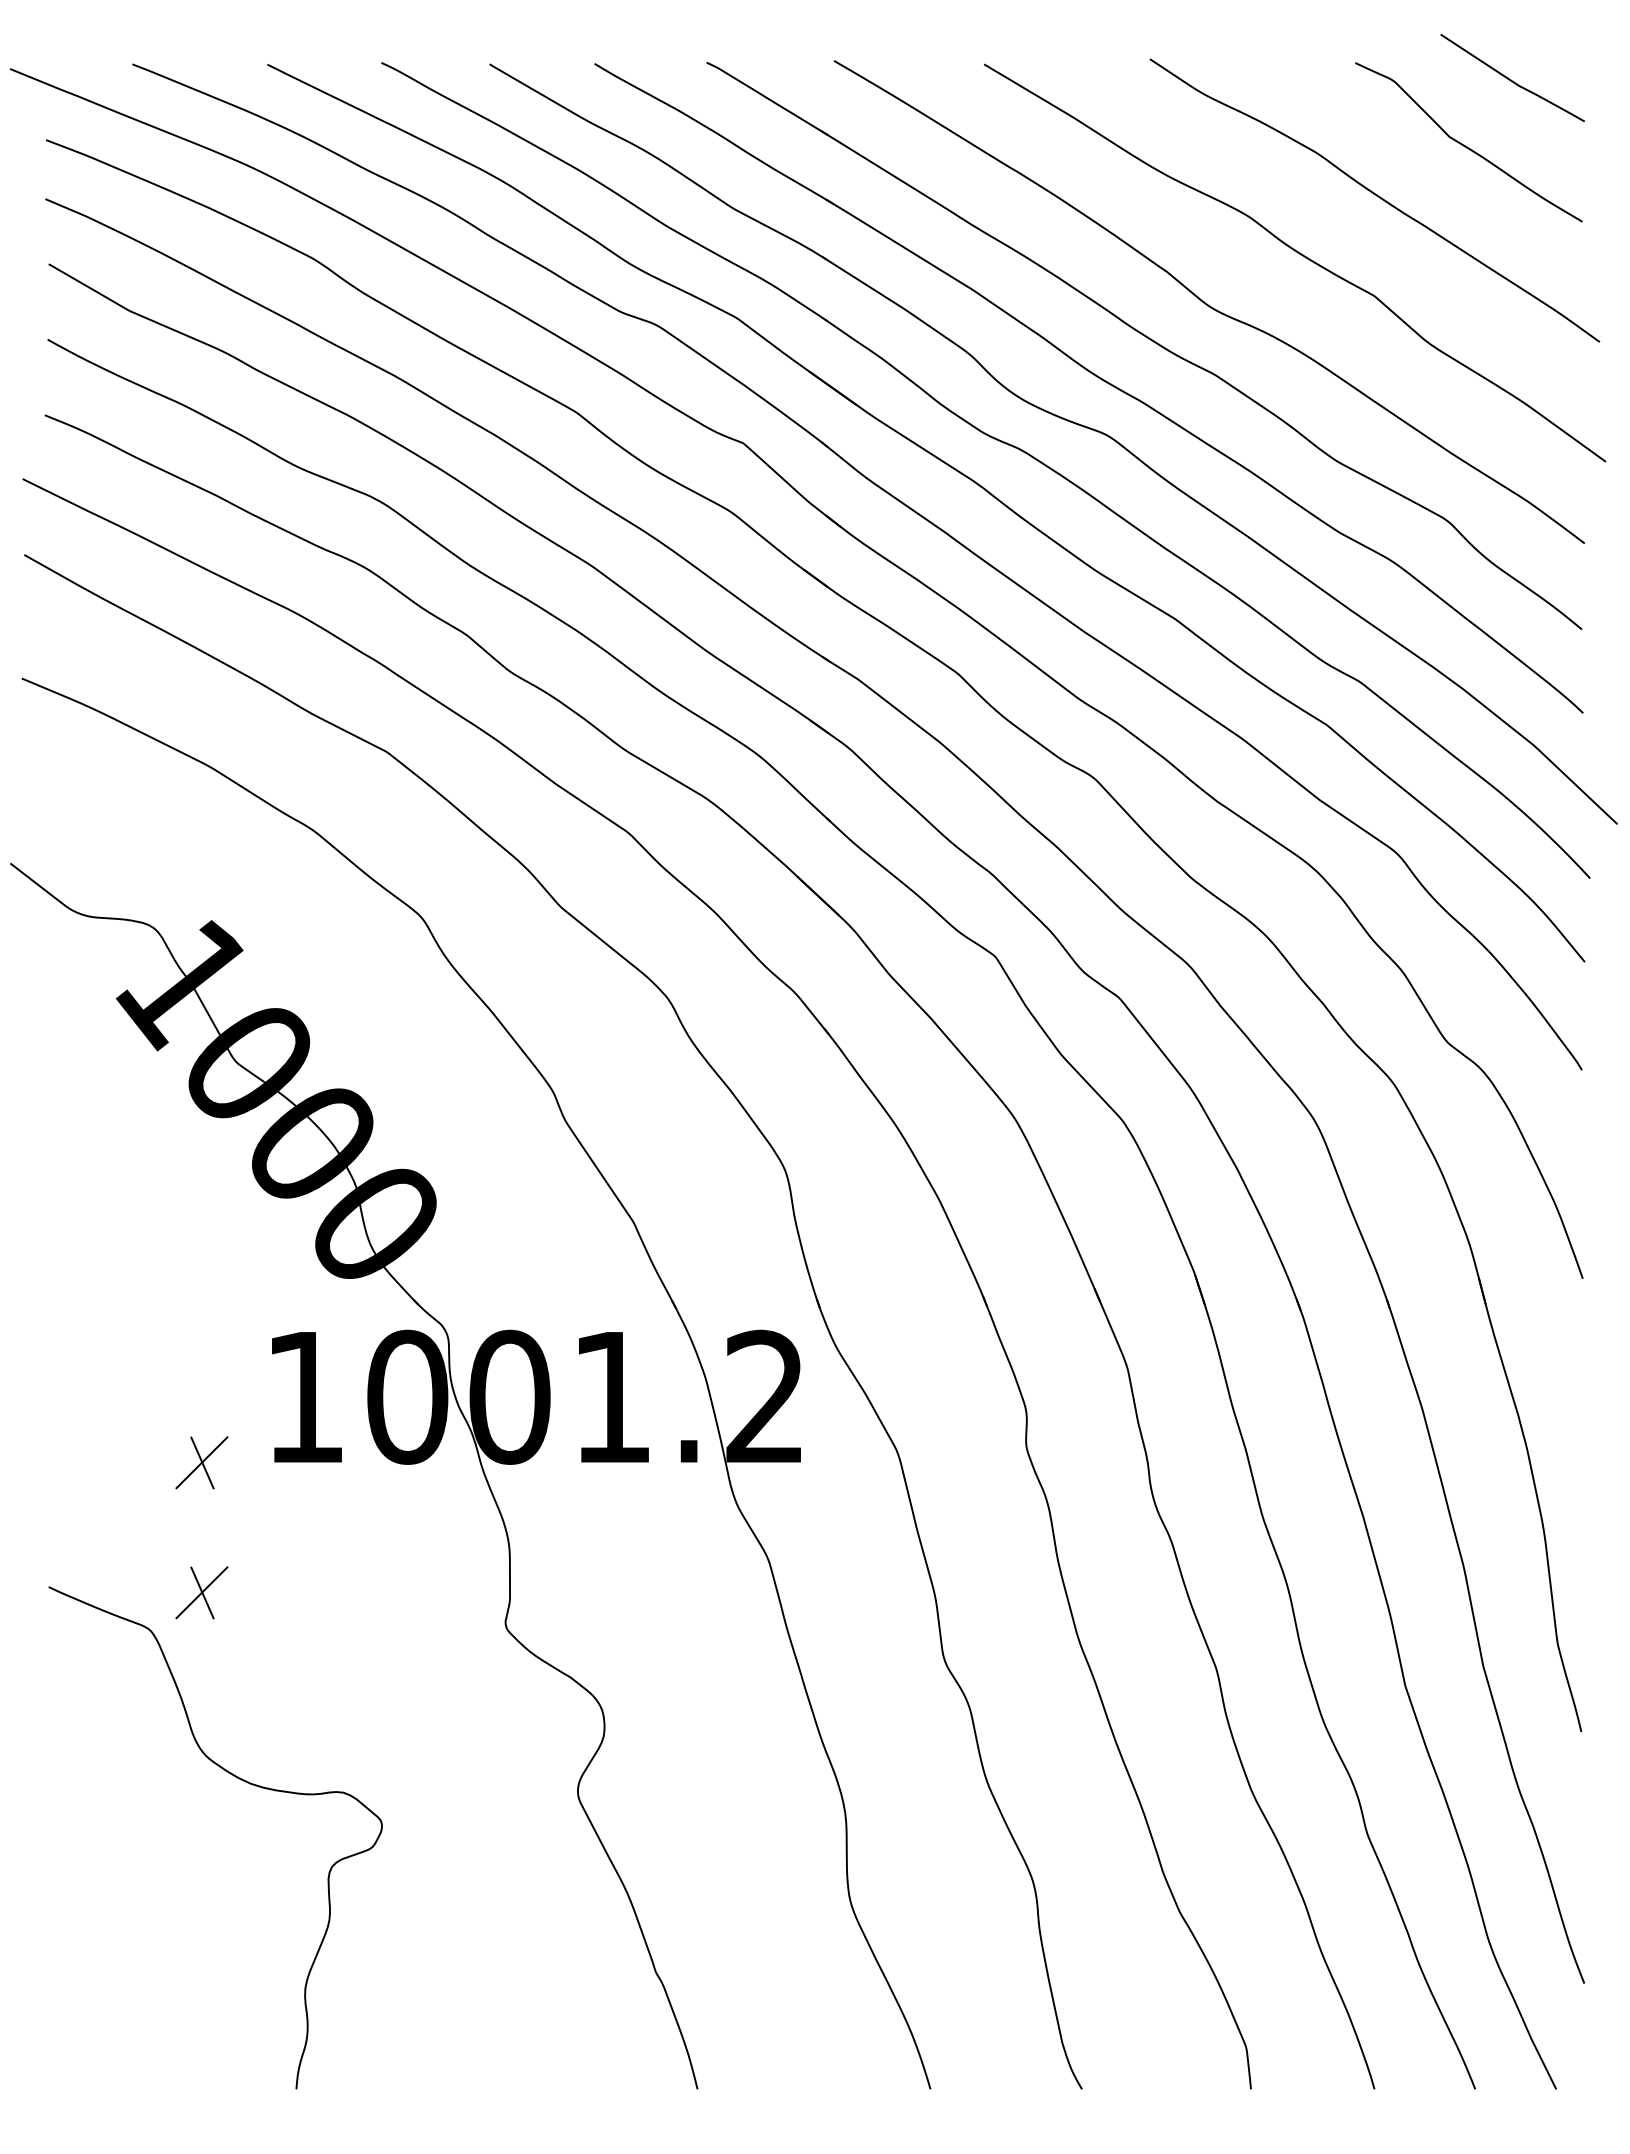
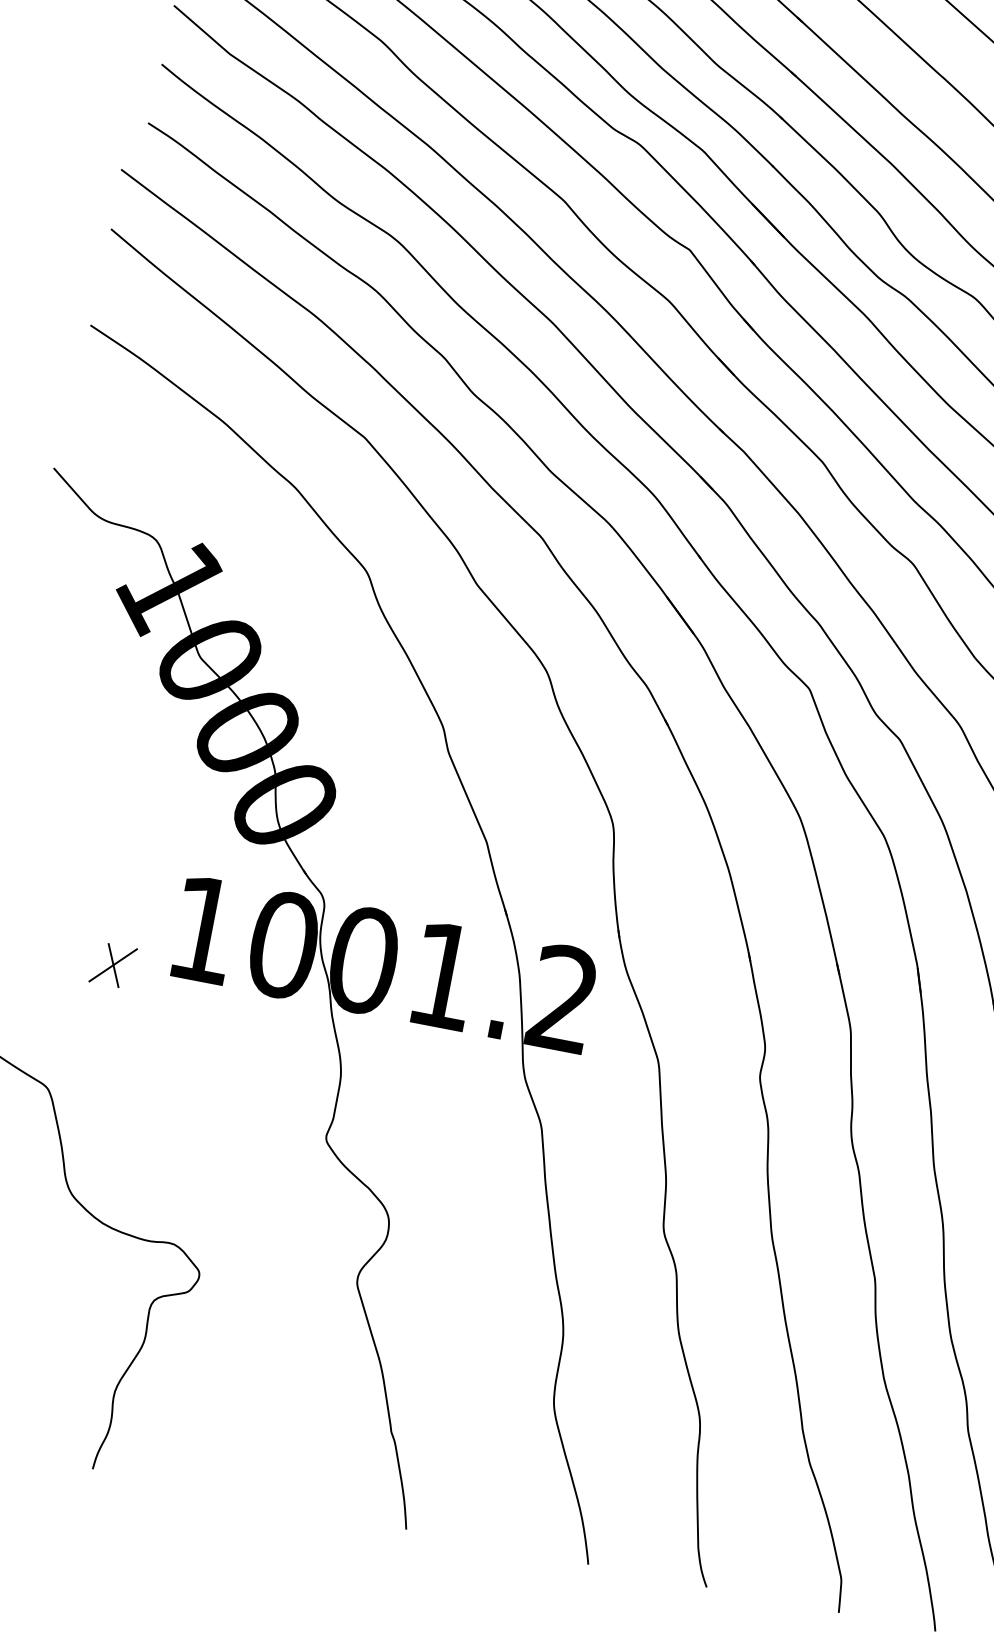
part: (201, 1592) -> (93, 1066), removed

